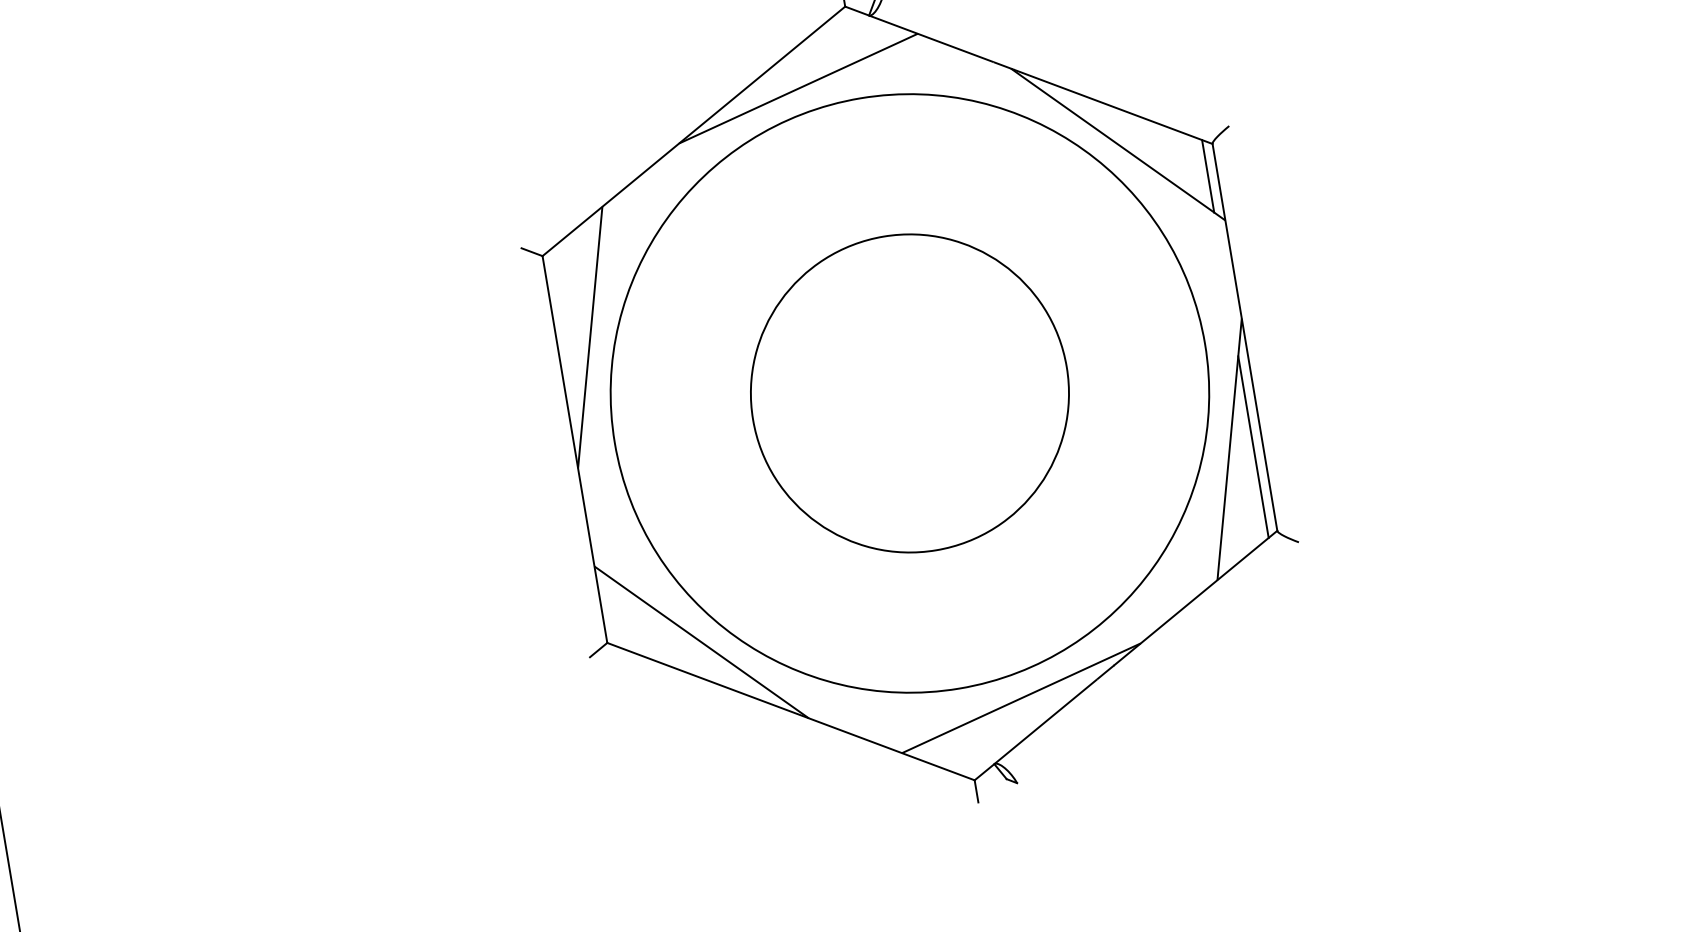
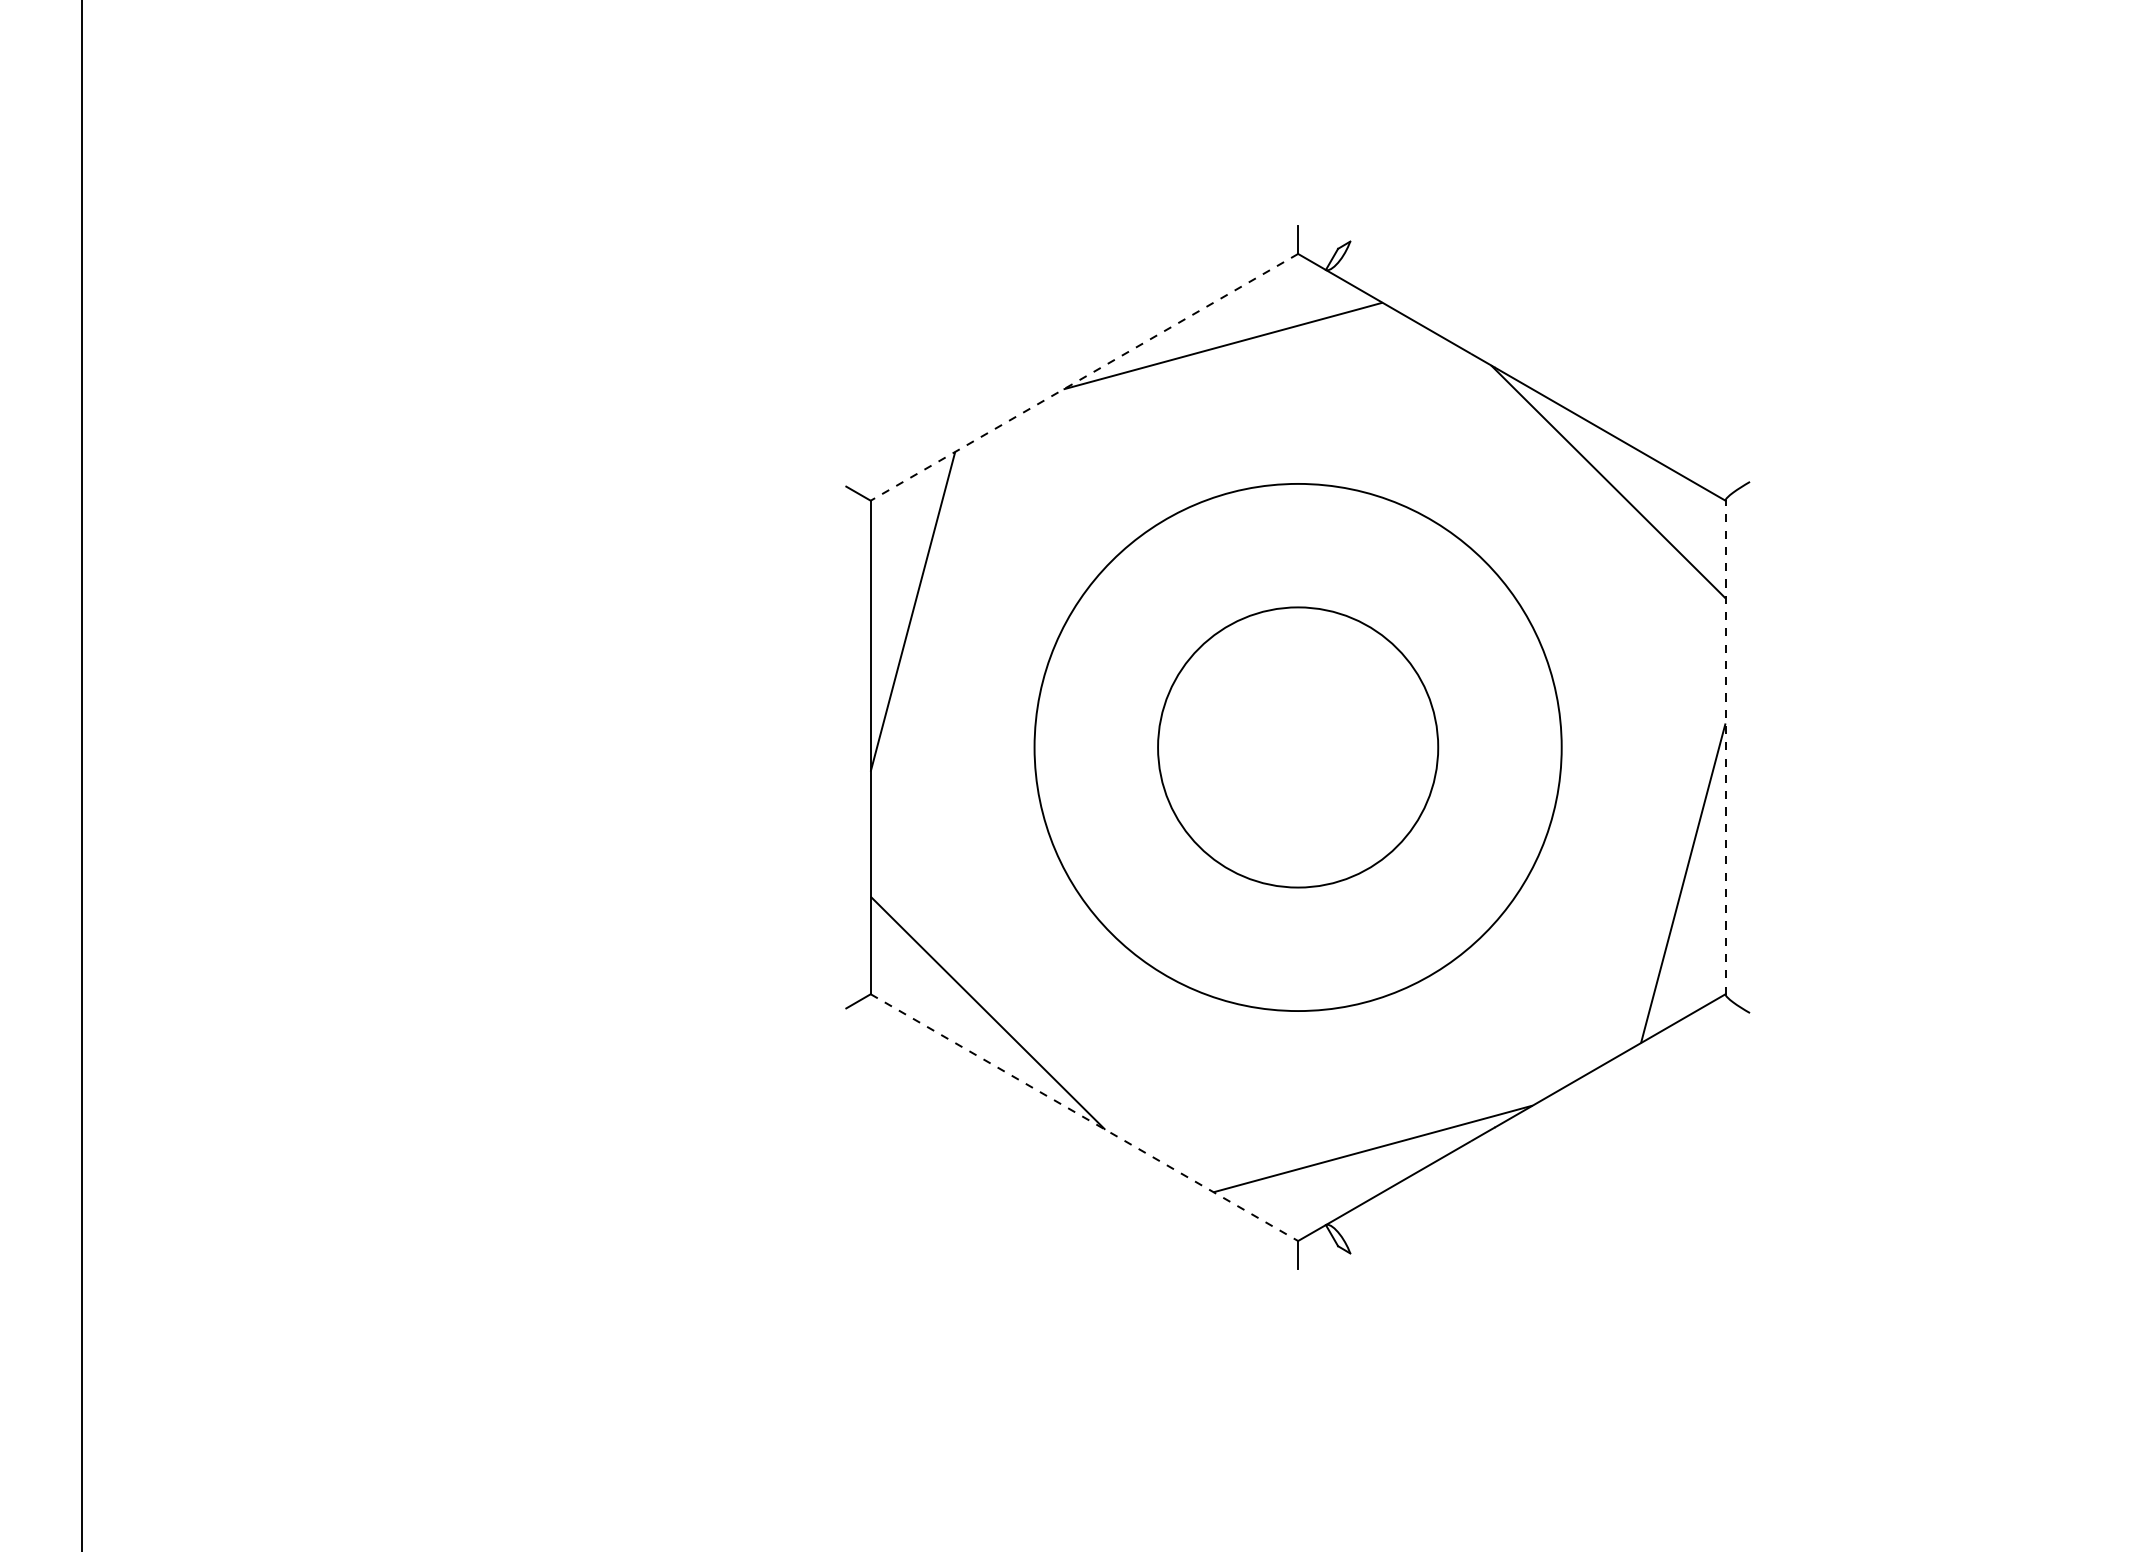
line: (693, 131) -> (1084, 377), solid -> dashed
line: (1208, 175) -> (1713, 539), removed
line: (1244, 336) -> (1725, 746), solid -> dashed
circle: (909, 393) -> (1297, 747), size x0.7
circle: (910, 393) -> (1298, 747), size x0.7
line: (1253, 447) -> (1713, 885), removed
line: (791, 711) -> (1084, 1117), solid -> dashed

